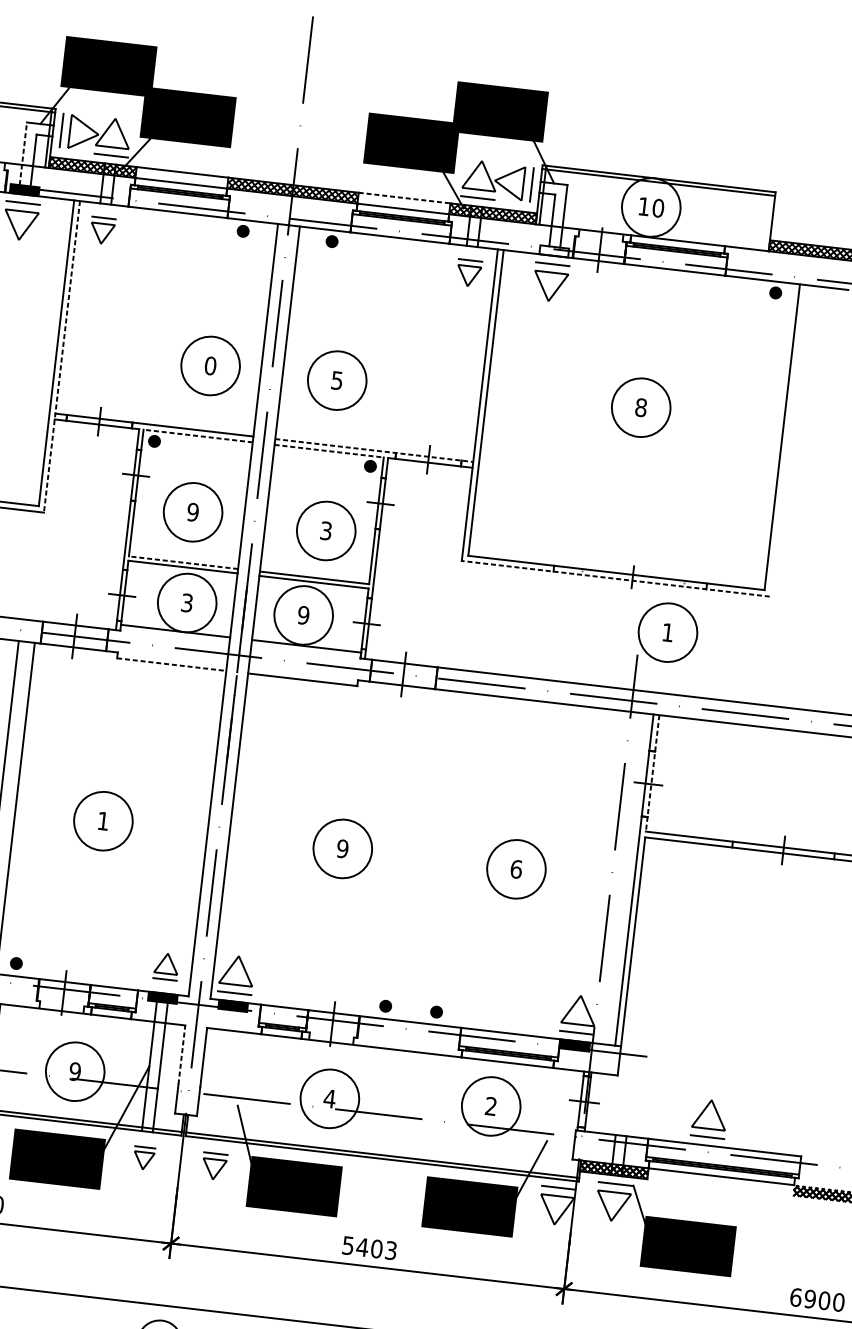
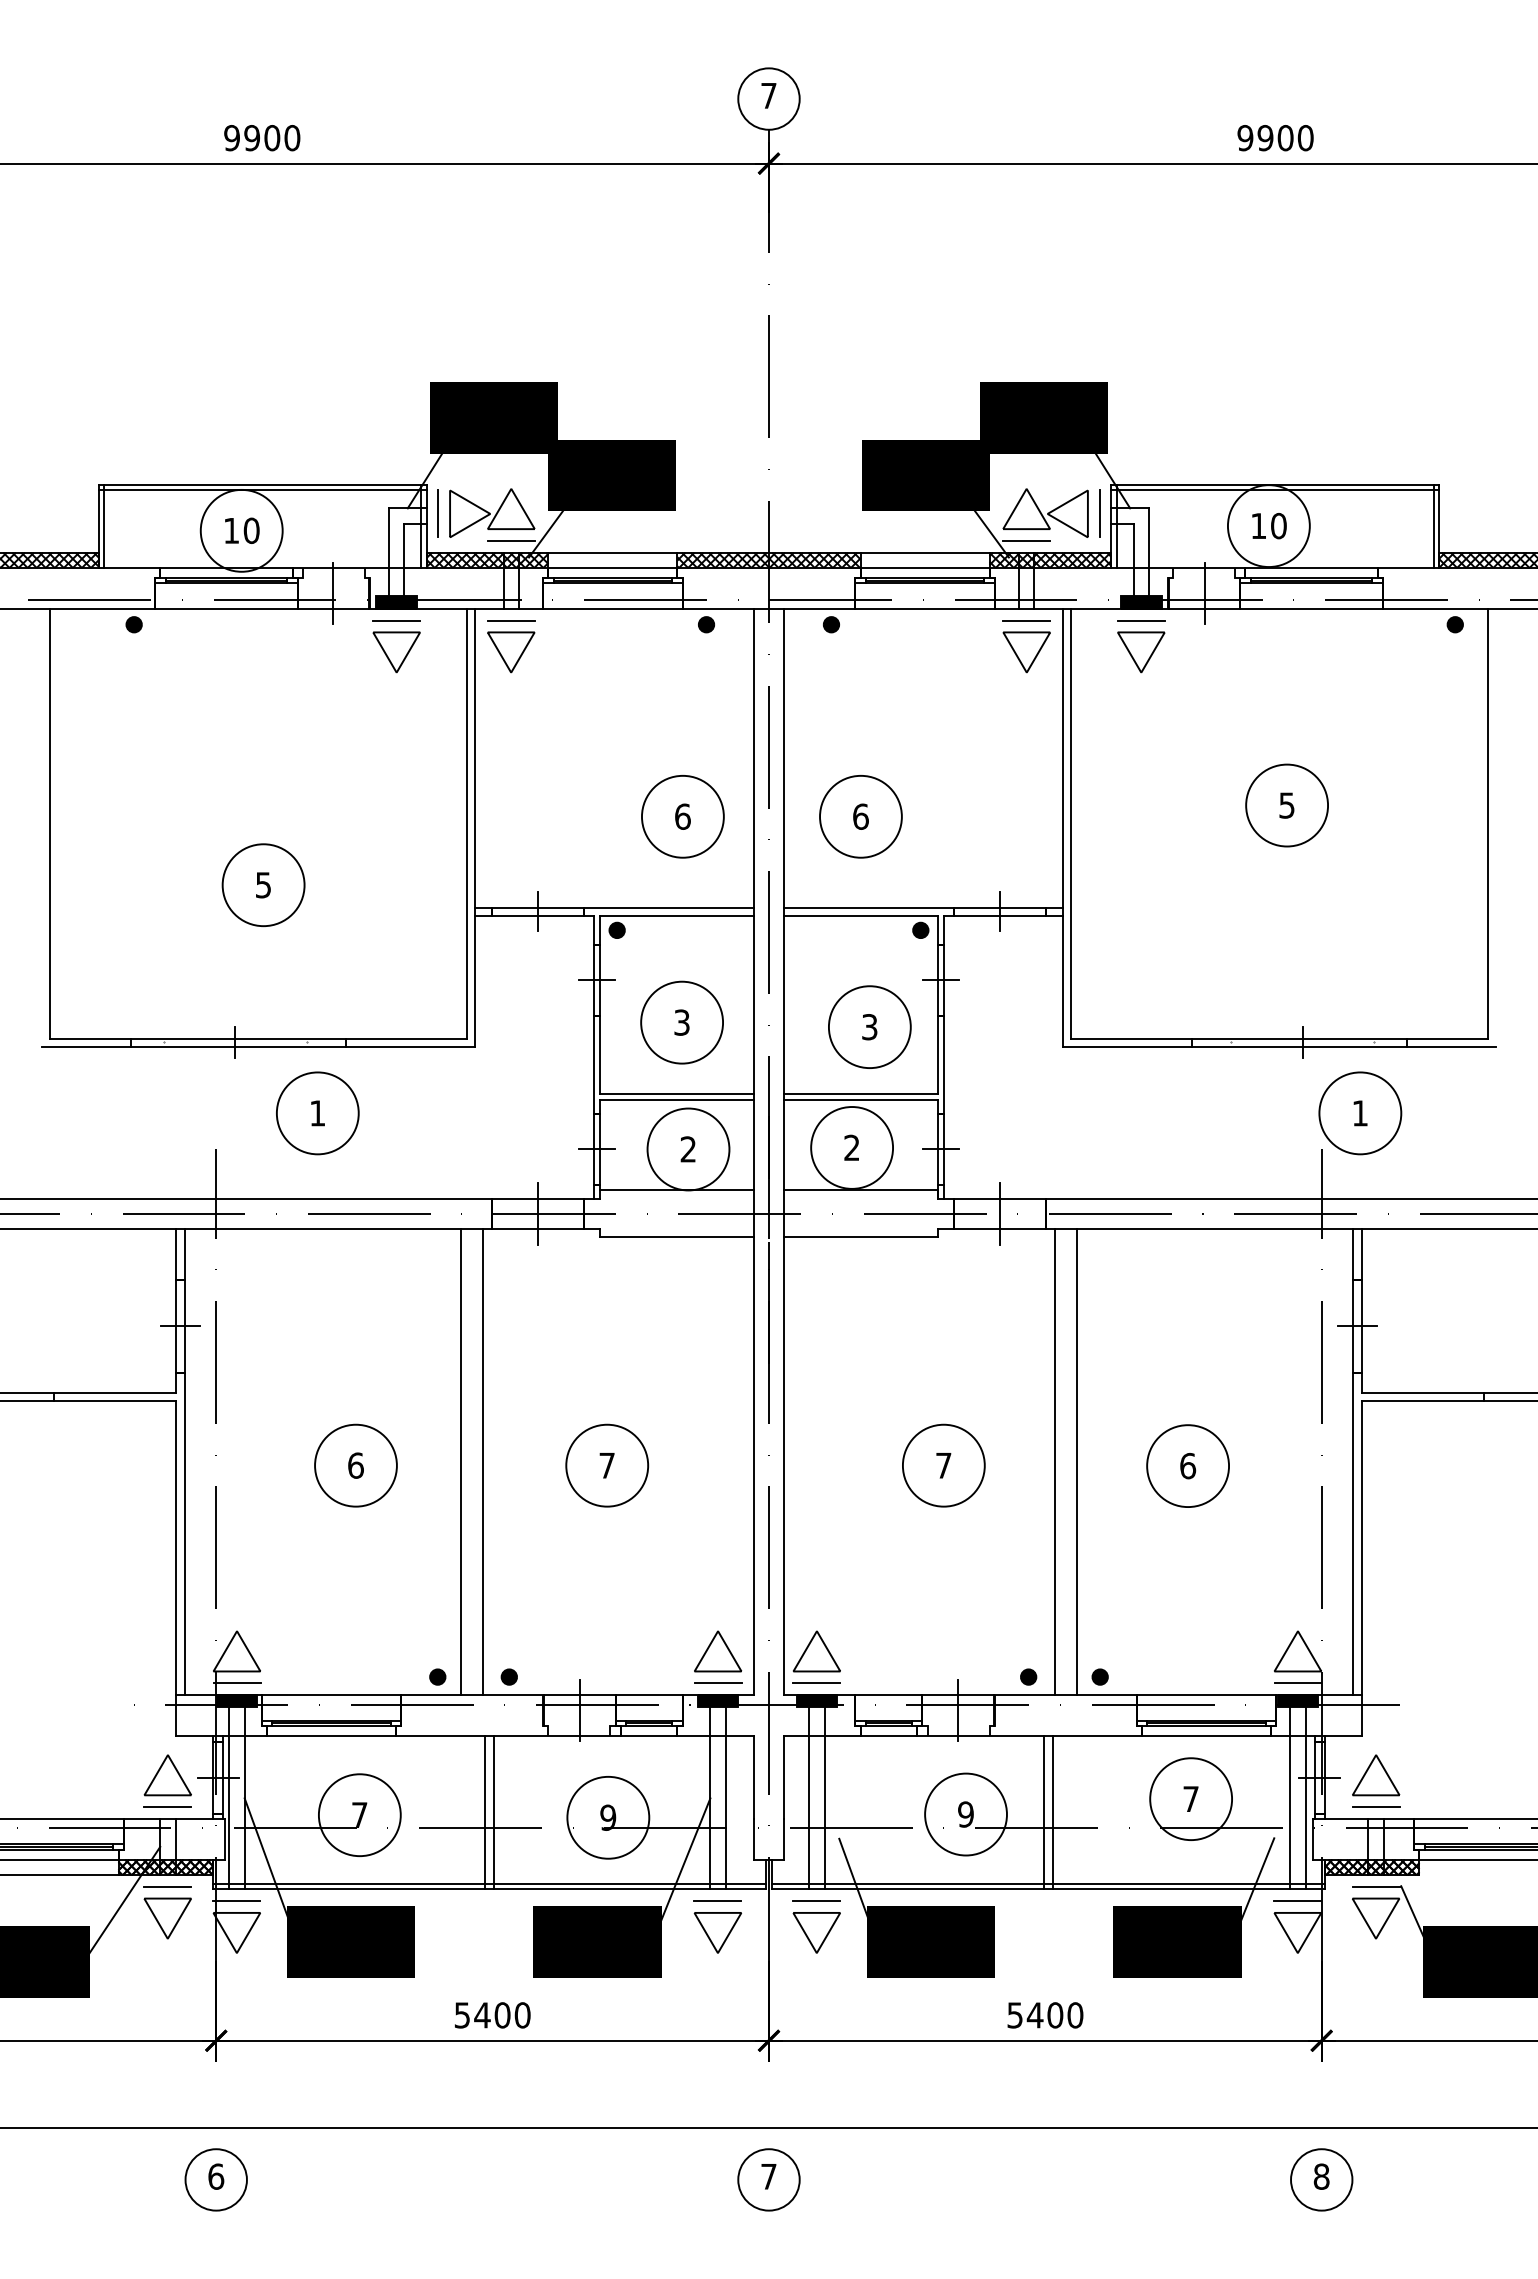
line: (23, 153) -> (388, 551), dashed -> solid
line: (404, 198) -> (925, 552), dashed -> solid
line: (768, 221) -> (1433, 526), added
part: (102, 230) -> (511, 646), size x1.43
fill: (554, 251) -> (1141, 602), added
part: (468, 273) -> (1026, 646), size x1.43
line: (62, 357) -> (475, 828), dashed -> solid
text: (210, 365) -> (682, 816), 0 -> 6
text: (336, 380) -> (860, 816), 5 -> 6
text: (640, 407) -> (1286, 805), 8 -> 5
line: (197, 436) -> (676, 916), dashed -> solid
line: (374, 450) -> (924, 907), dashed -> solid
line: (329, 451) -> (861, 916), dashed -> solid
text: (192, 512) -> (681, 1022), 9 -> 3
line: (183, 562) -> (676, 1094), dashed -> solid
line: (615, 579) -> (1278, 1047), dashed -> solid
text: (186, 602) -> (687, 1149), 3 -> 2
text: (303, 615) -> (851, 1147), 9 -> 2
line: (171, 664) -> (676, 1237), dashed -> solid
line: (652, 773) -> (1361, 1311), dashed -> solid
text: (102, 821) -> (606, 1465), 1 -> 7
text: (342, 848) -> (943, 1465), 9 -> 7
line: (421, 855) -> (1054, 1461), added
line: (438, 856) -> (1077, 1461), added
part: (166, 966) -> (718, 1656), size x1.43
line: (181, 1054) -> (753, 1776), dashed -> solid
line: (219, 1074) -> (809, 1798), added
line: (230, 1075) -> (824, 1798), added
text: (329, 1098) -> (965, 1814), 4 -> 9
line: (385, 1103) -> (1044, 1812), added
line: (391, 1104) -> (1052, 1812), added
text: (490, 1105) -> (1190, 1798), 2 -> 7
line: (561, 1114) -> (1290, 1798), added
line: (572, 1115) -> (1305, 1798), added
part: (709, 1118) -> (1376, 1780), moved
part: (143, 1158) -> (717, 1926), size x1.67
part: (214, 1166) -> (816, 1926), size x1.43
text: (391, 1250) -> (1075, 2015), 5403 -> 5400

